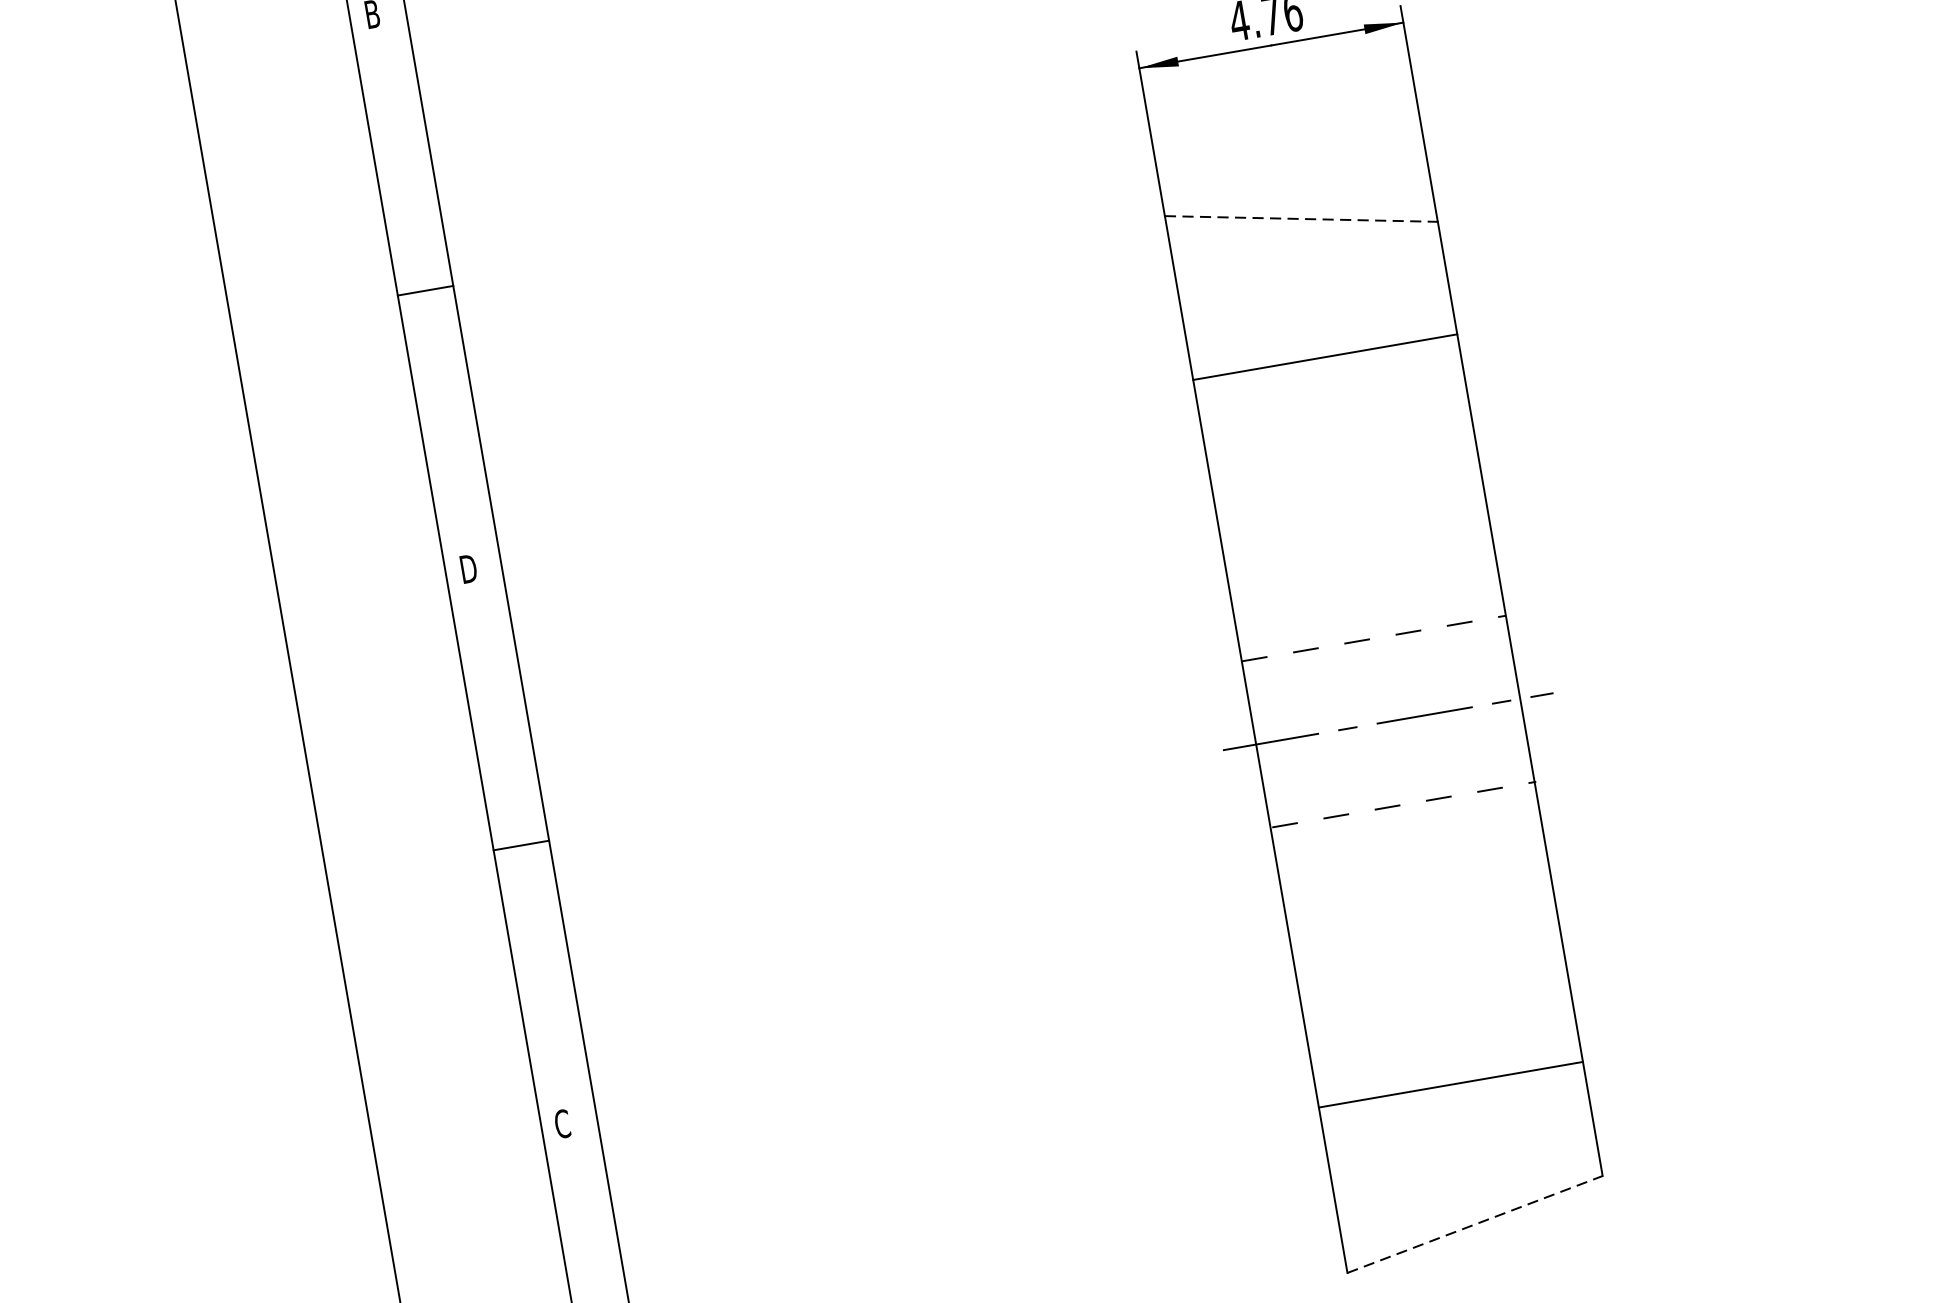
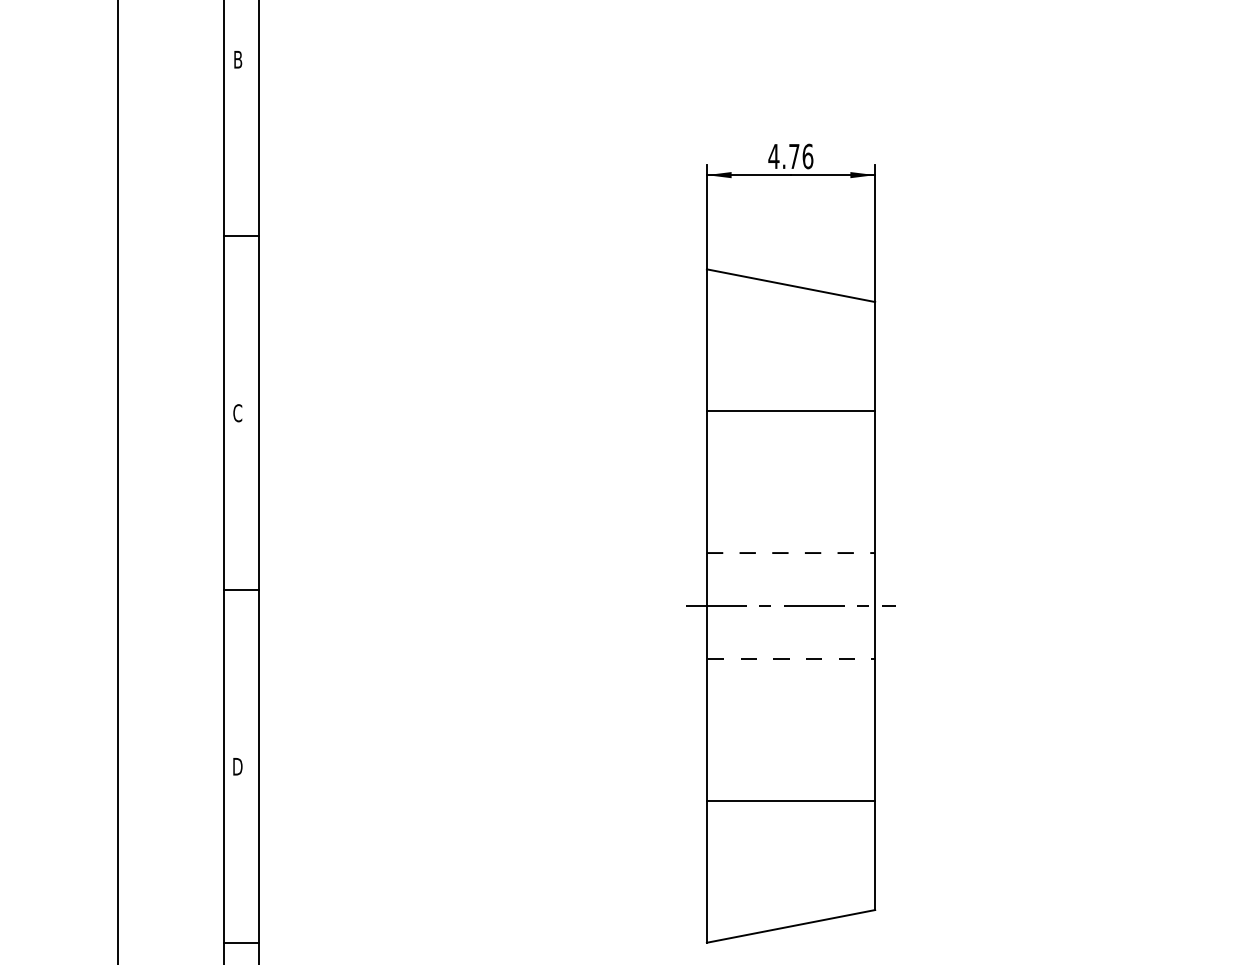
line: (1302, 218) -> (791, 285), dashed -> solid
line: (1324, 356) -> (790, 410), moved
text: (468, 569) -> (238, 413), D -> C
line: (1450, 1085) -> (790, 801), moved
text: (563, 1123) -> (237, 766), C -> D
line: (1475, 1224) -> (791, 926), dashed -> solid

